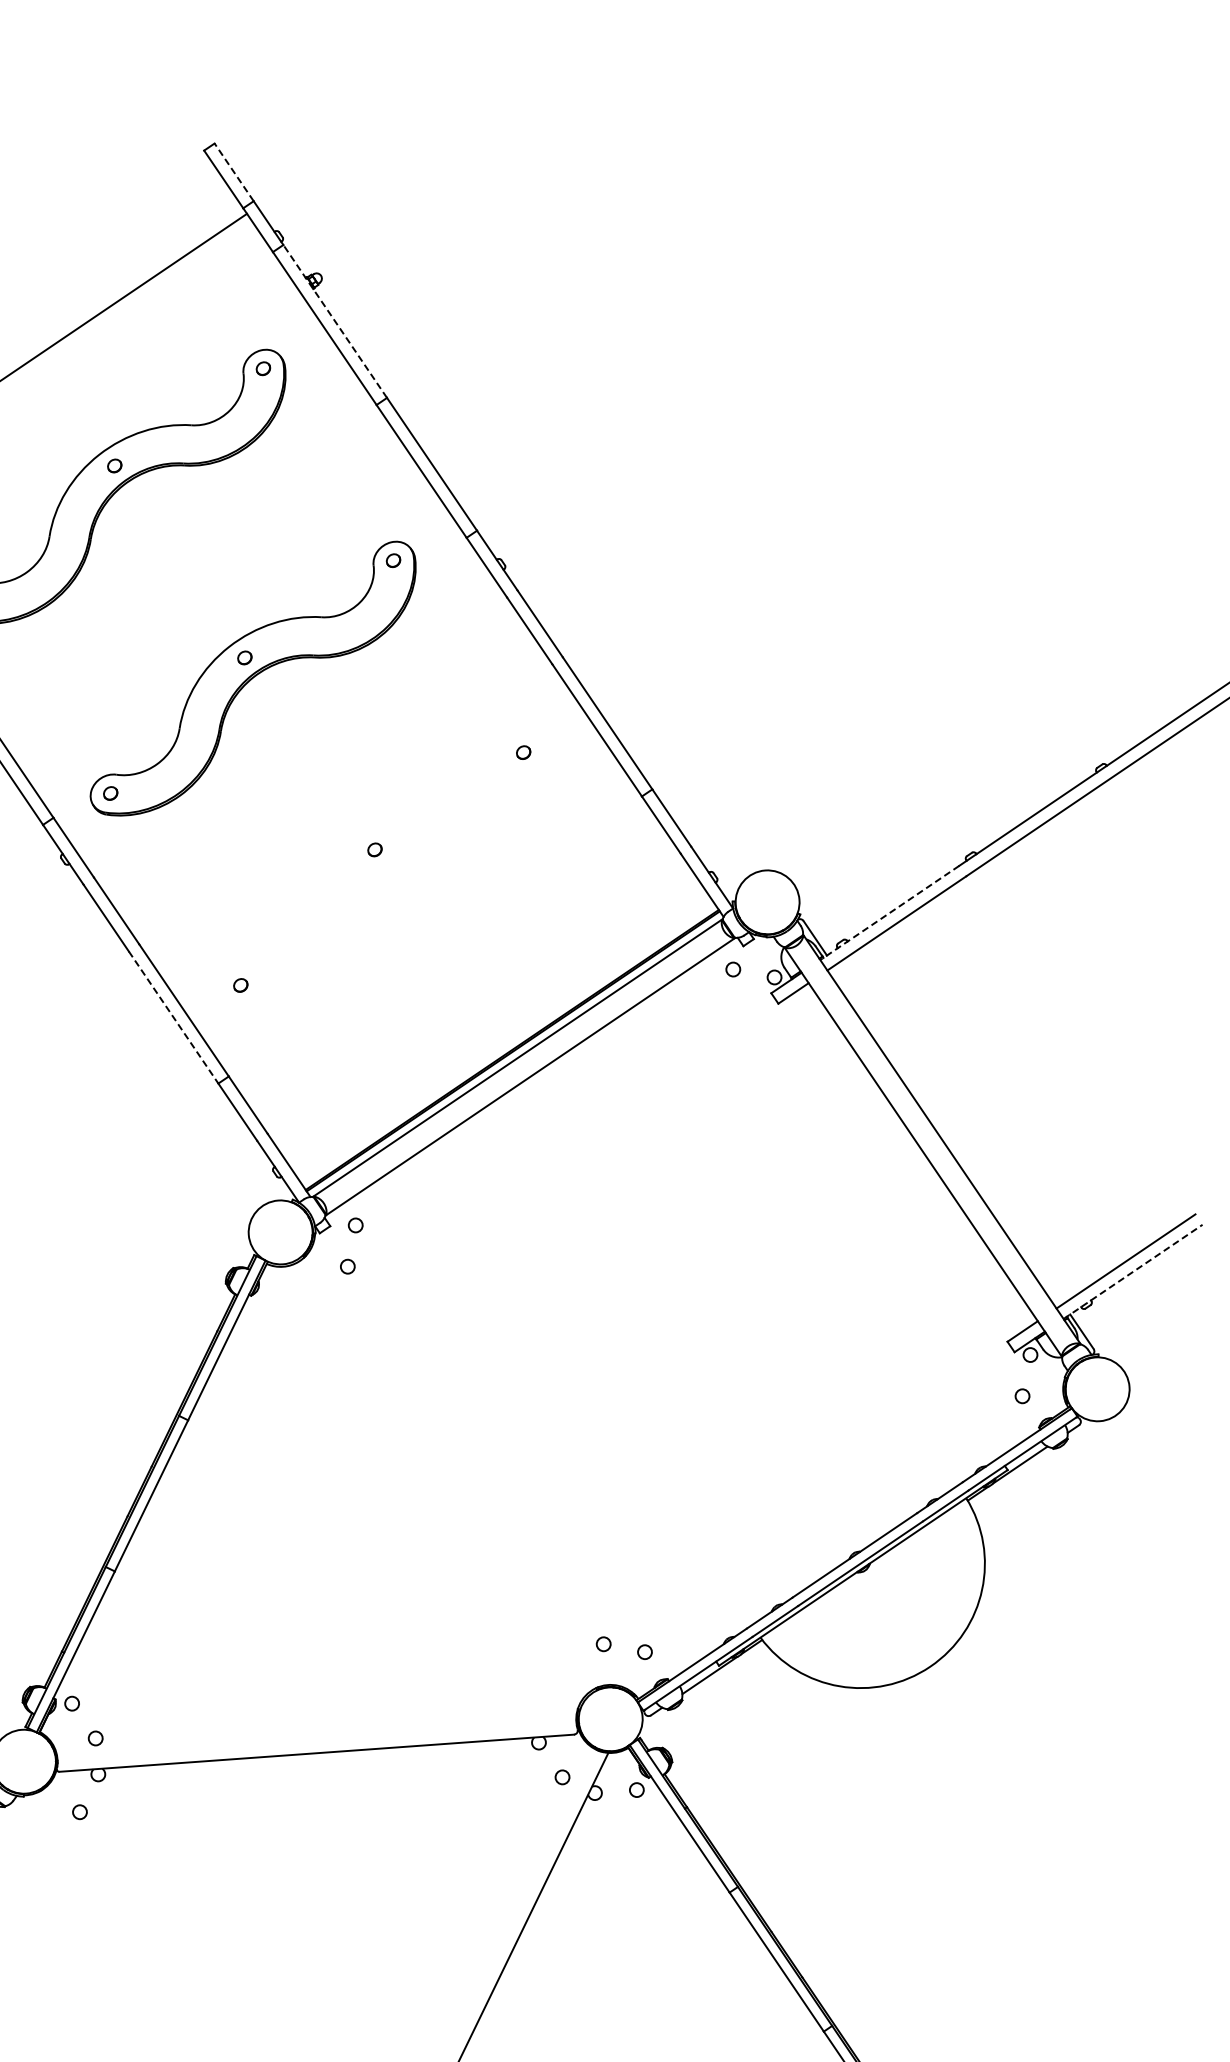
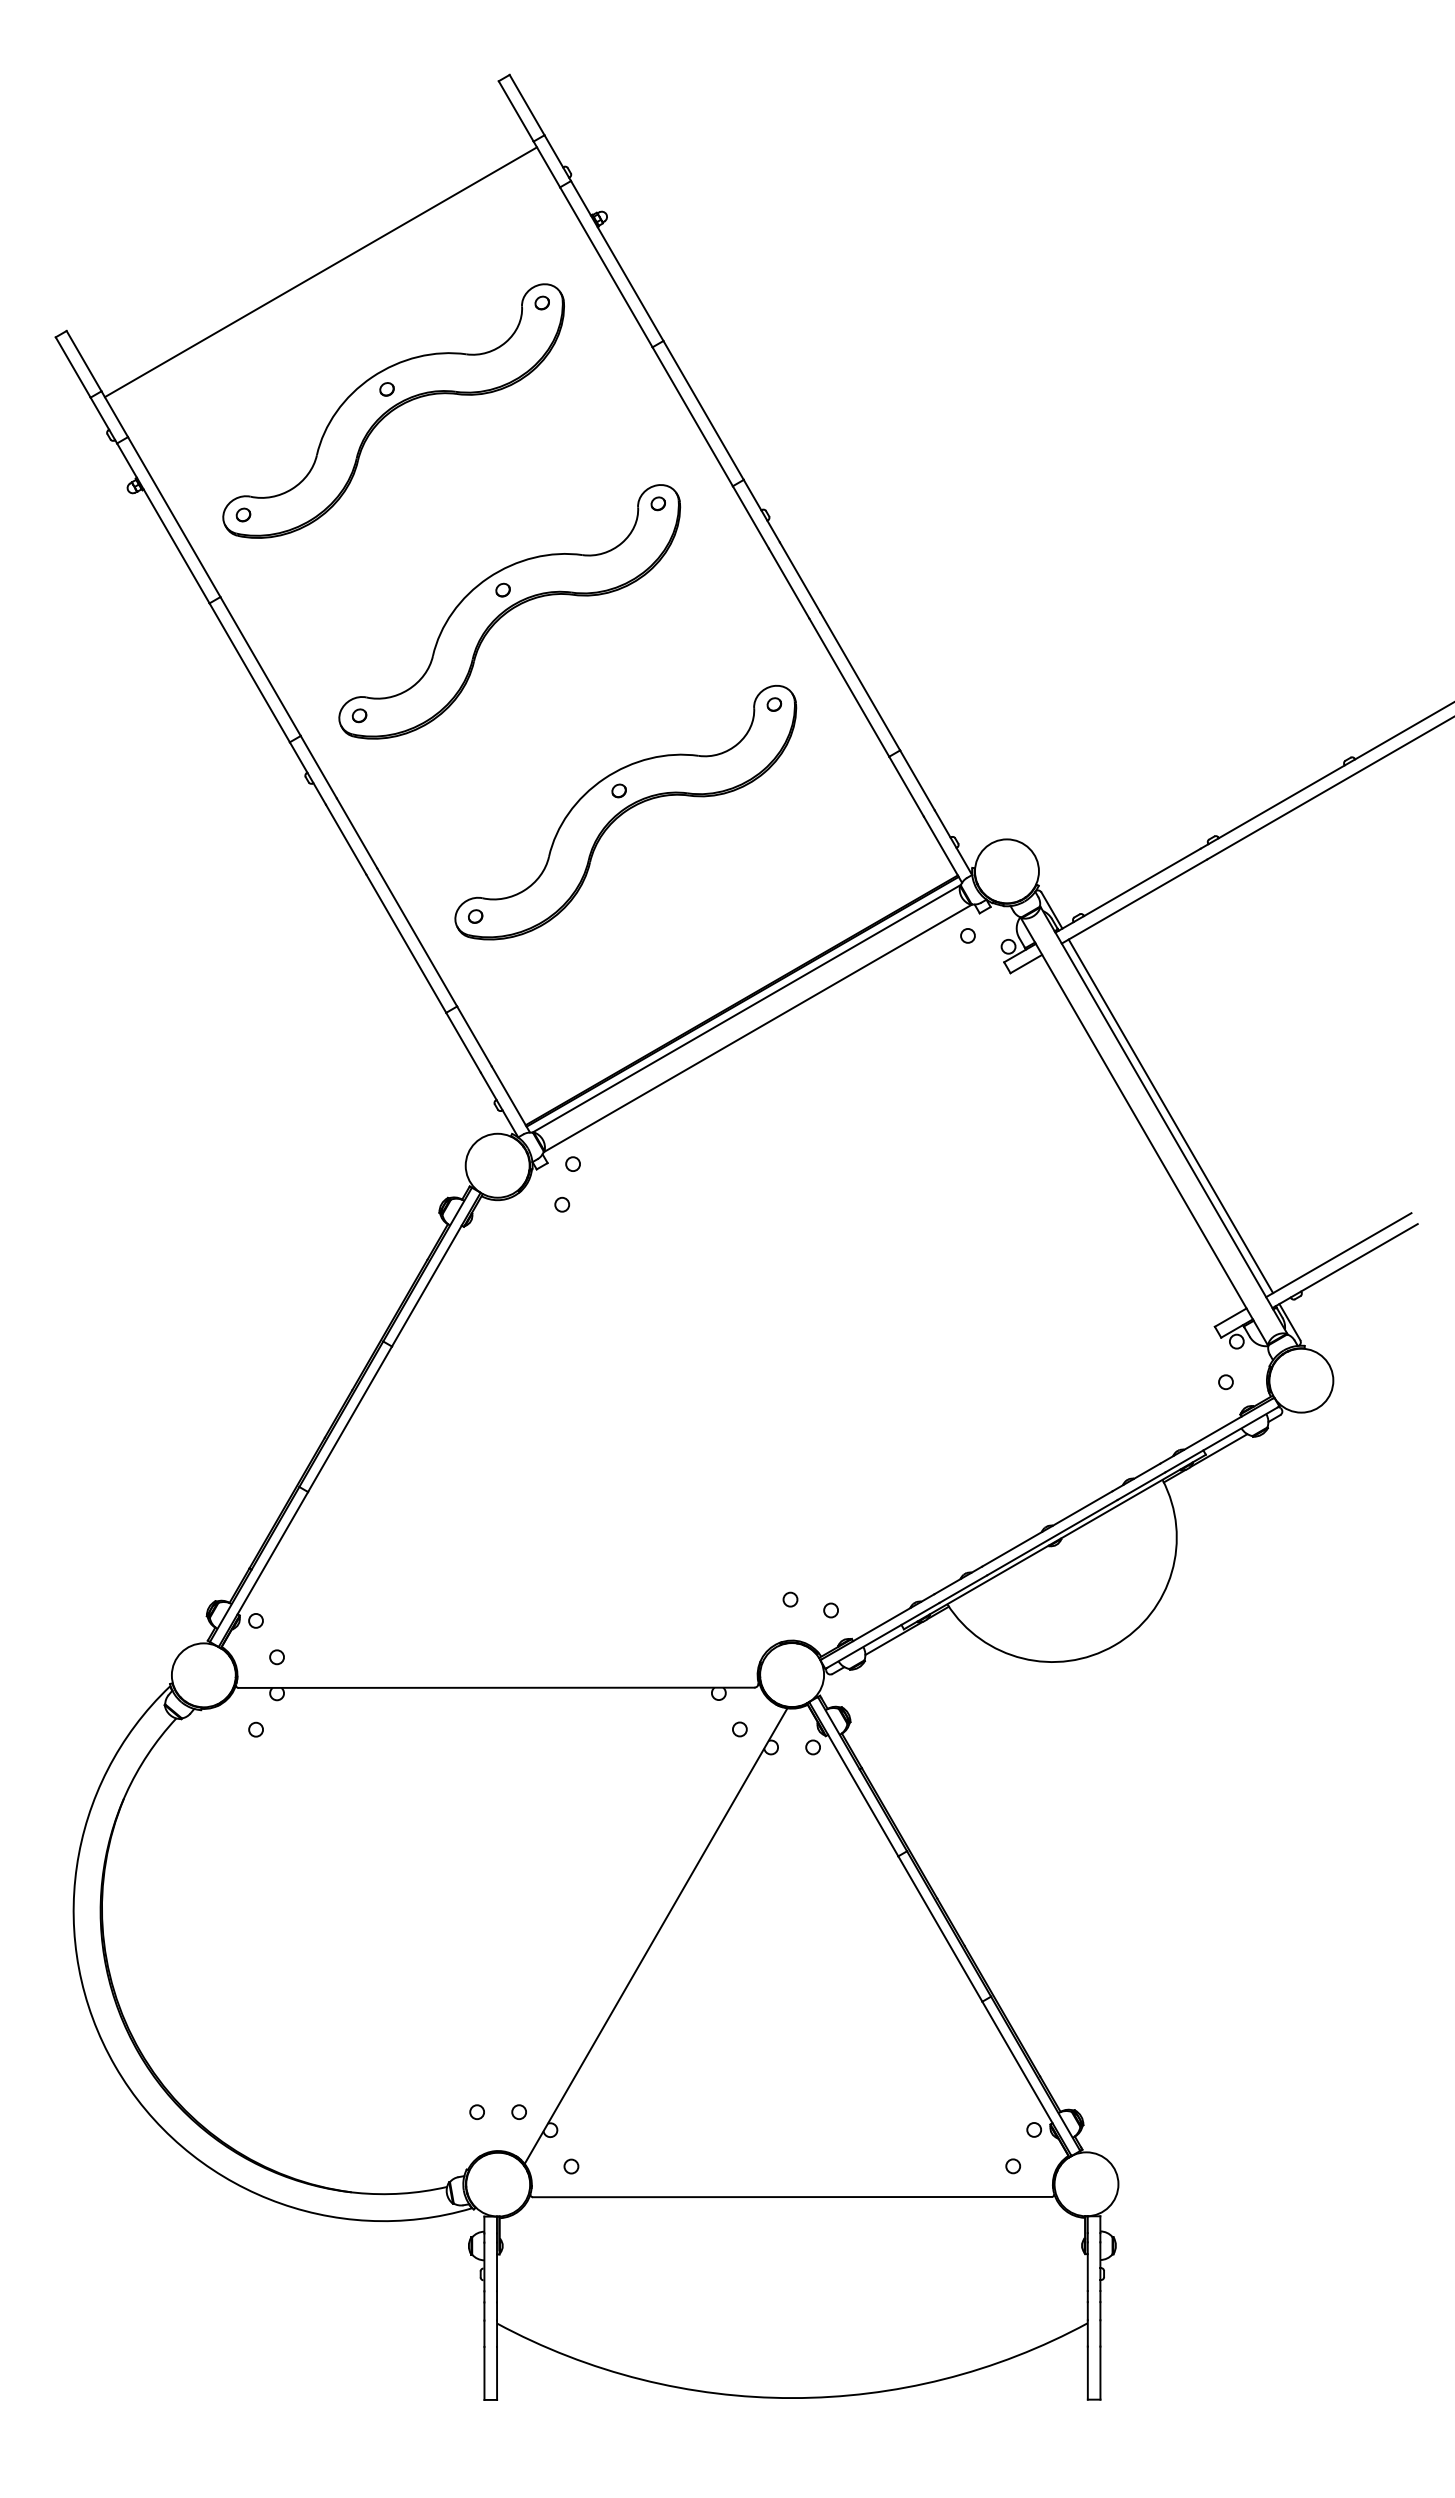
line: (234, 172) -> (527, 105), dashed -> solid
line: (335, 320) -> (617, 260), dashed -> solid
part: (382, 870) -> (625, 812), added
line: (890, 912) -> (1128, 890), dashed -> solid
line: (173, 1017) -> (406, 943), dashed -> solid
line: (948, 1135) -> (1170, 1116), added
line: (1133, 1272) -> (1345, 1266), dashed -> solid

